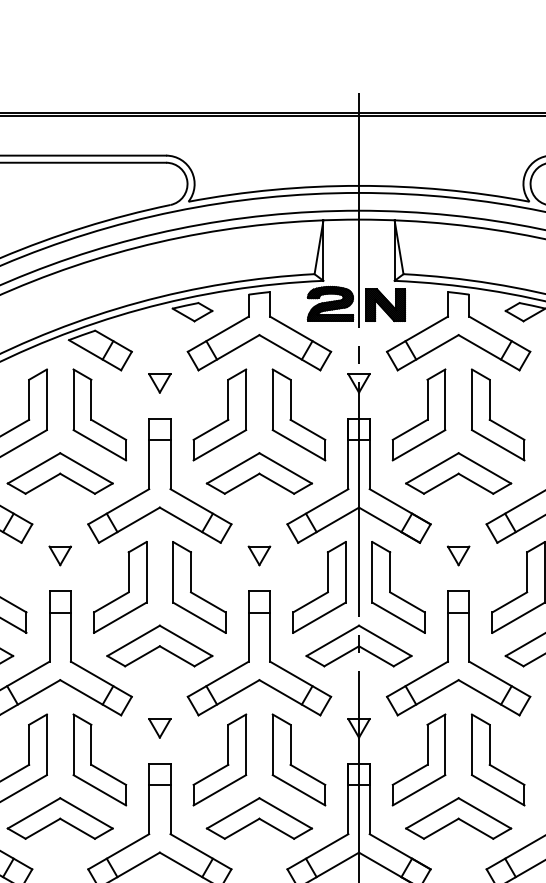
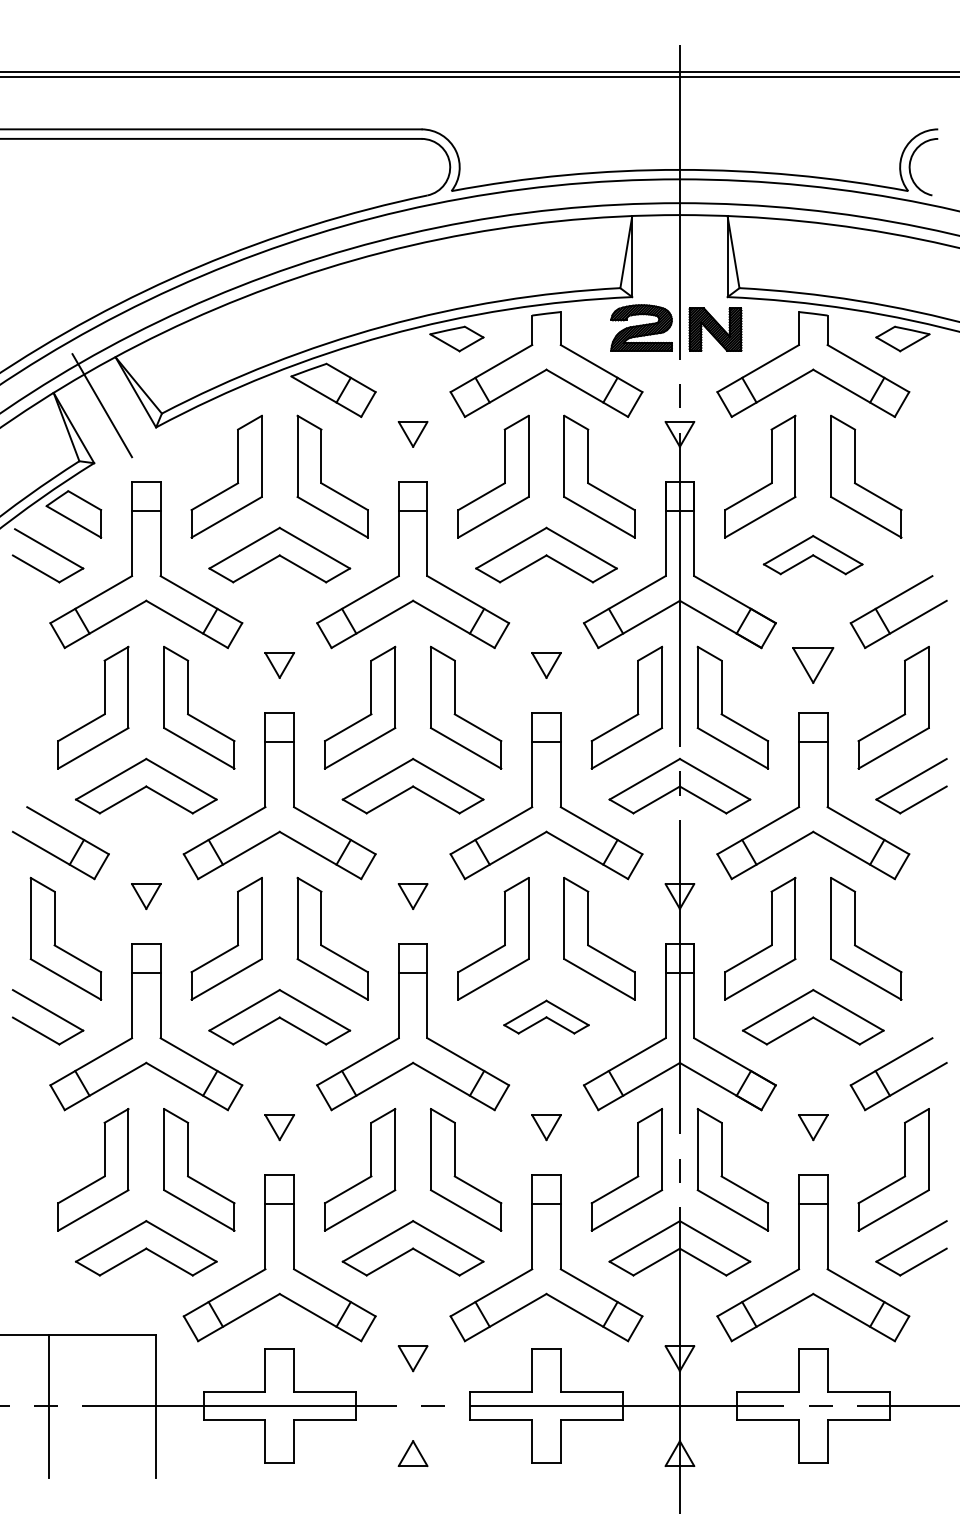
part: (458, 473) -> (812, 554), size x0.7
part: (458, 555) -> (813, 665), size x1.4
part: (259, 817) -> (546, 1016), size x0.6

